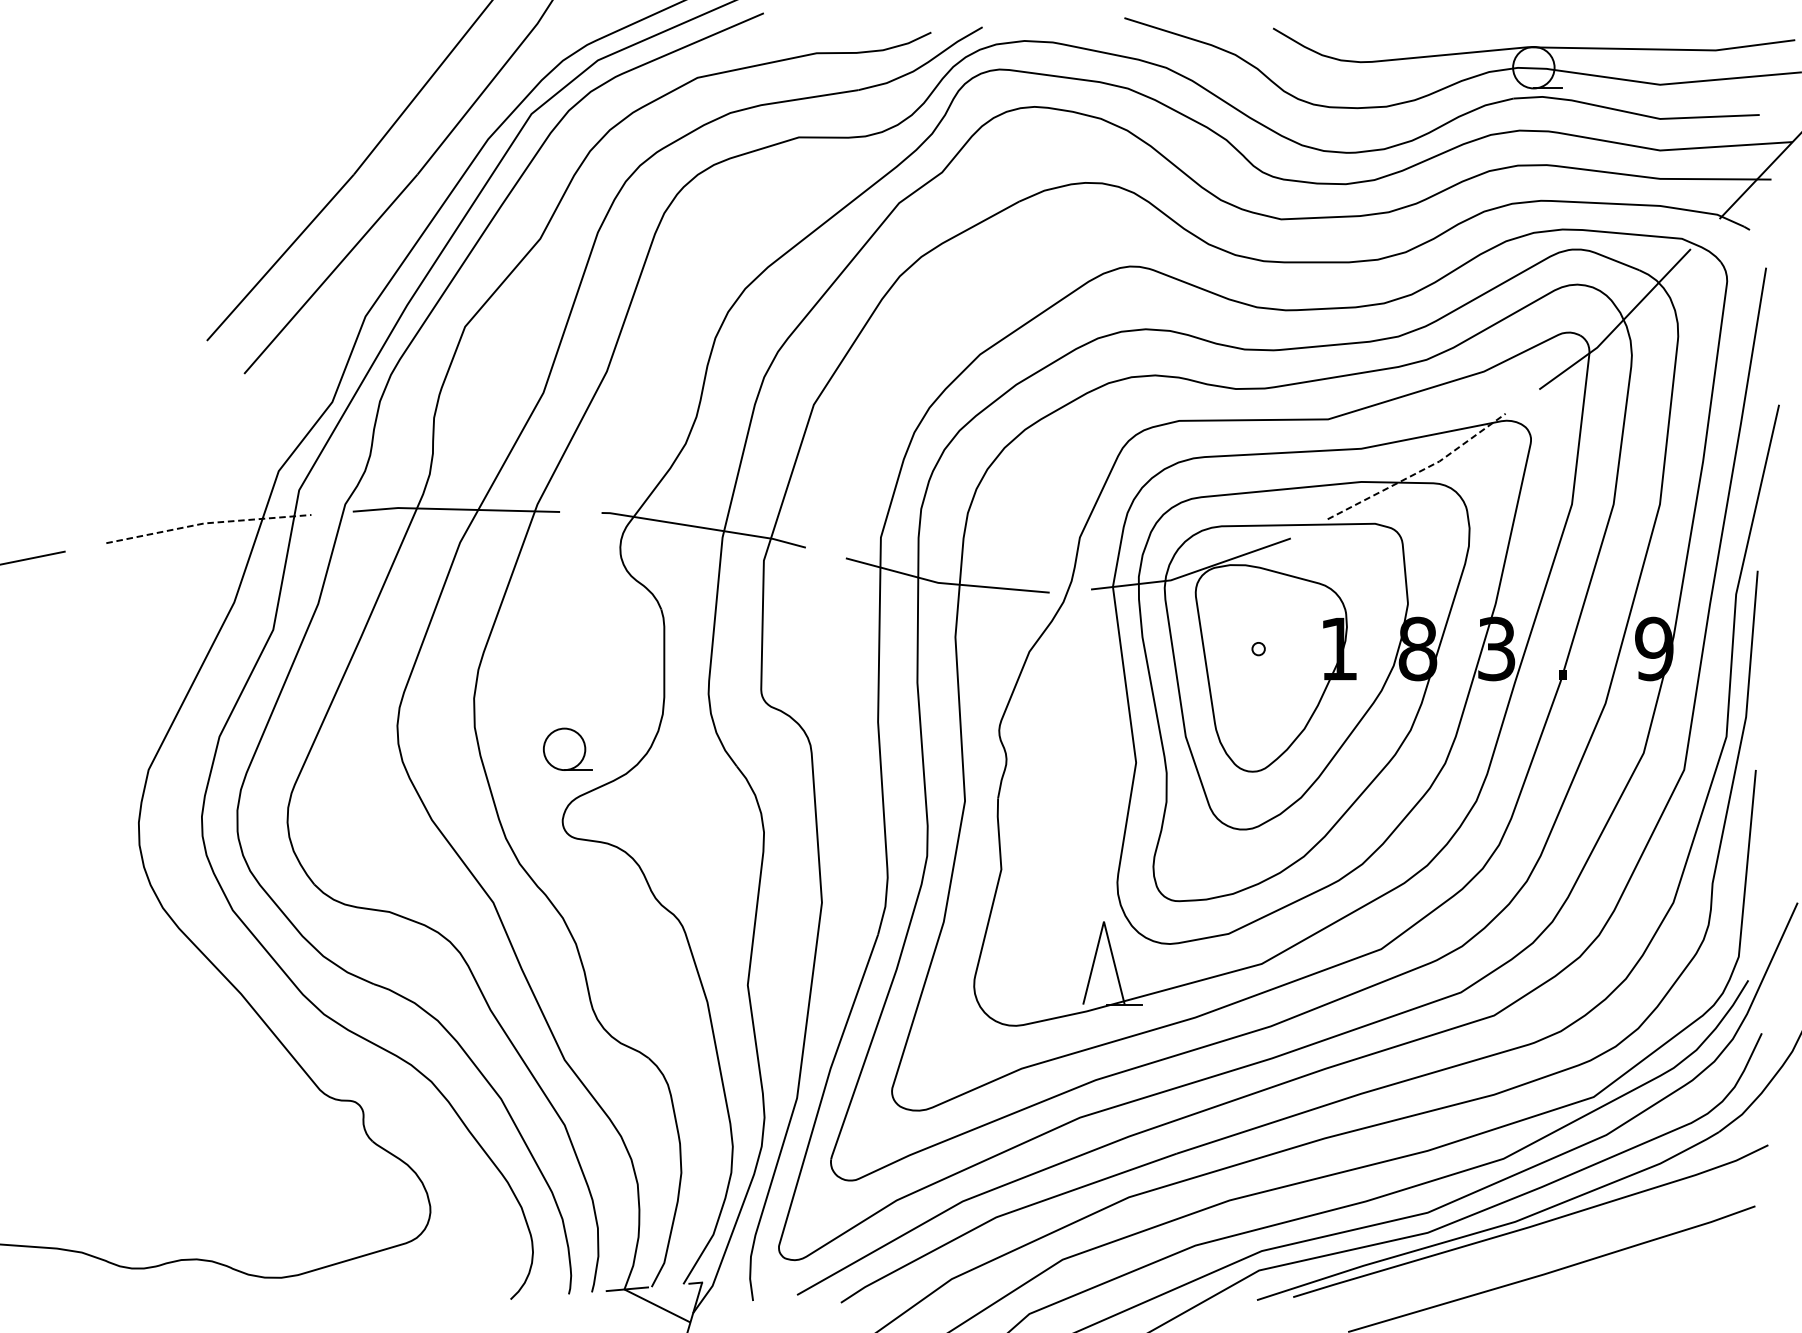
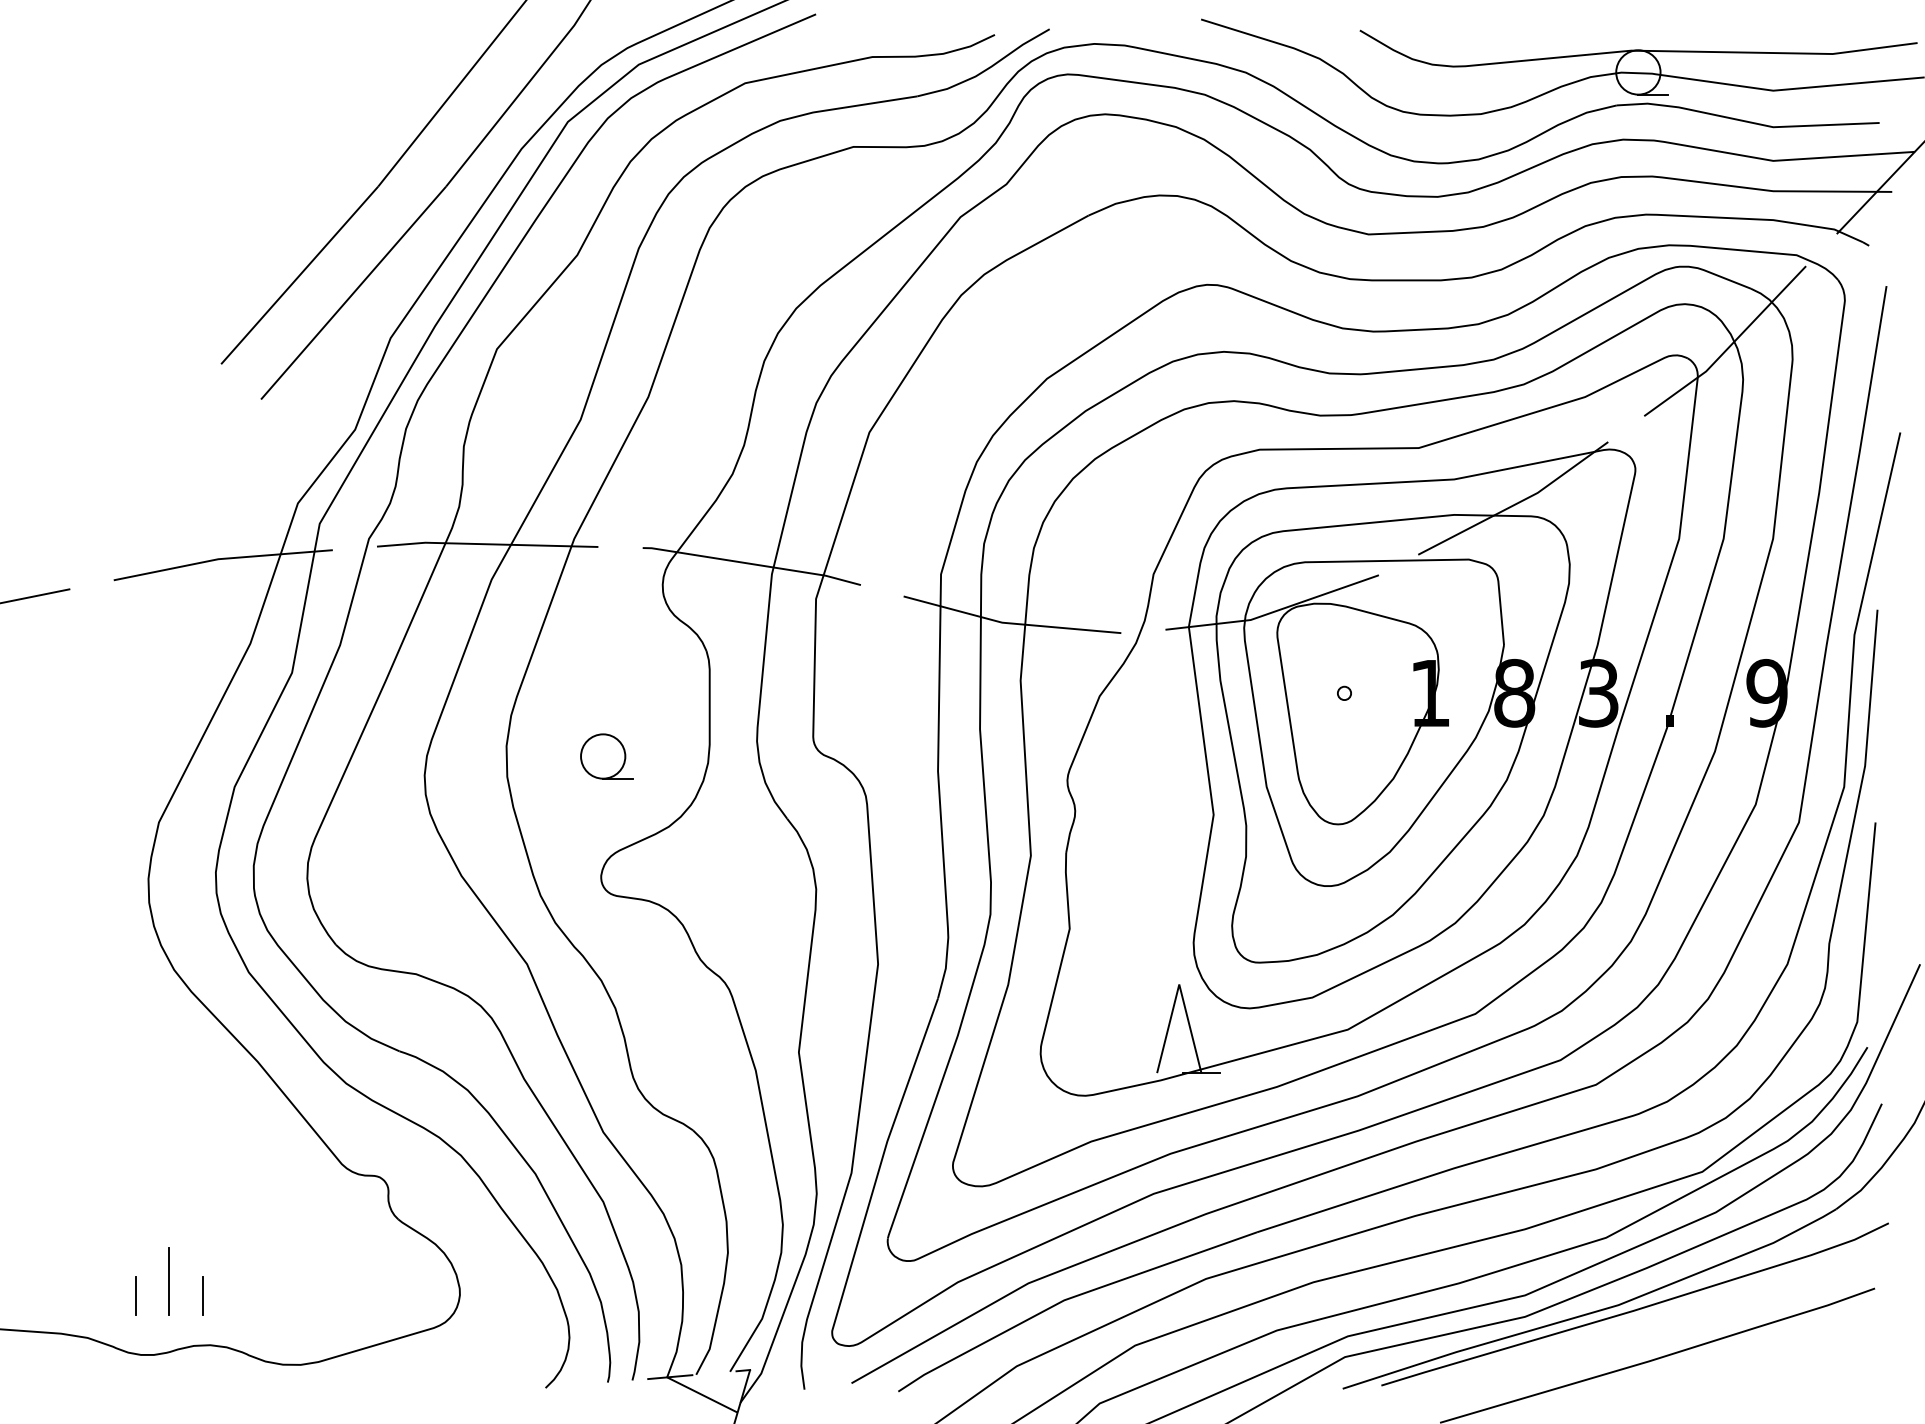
line: (1420, 471) -> (1517, 503), dashed -> solid
line: (208, 522) -> (222, 558), dashed -> solid
part: (567, 749) -> (606, 756), moved
line: (158, 1199) -> (169, 1281), added
line: (127, 1212) -> (136, 1295), added
line: (189, 1212) -> (202, 1295), added

